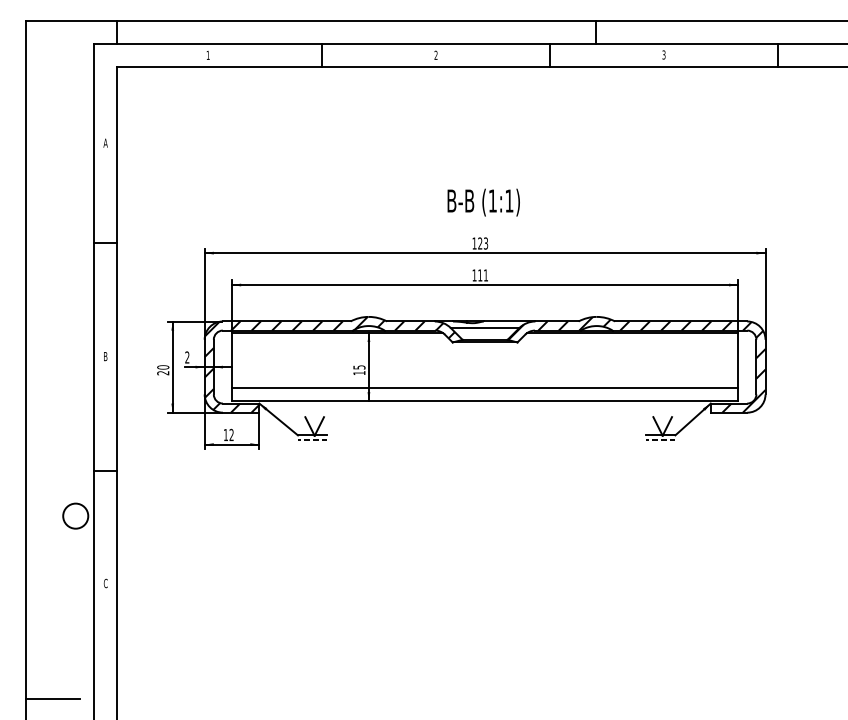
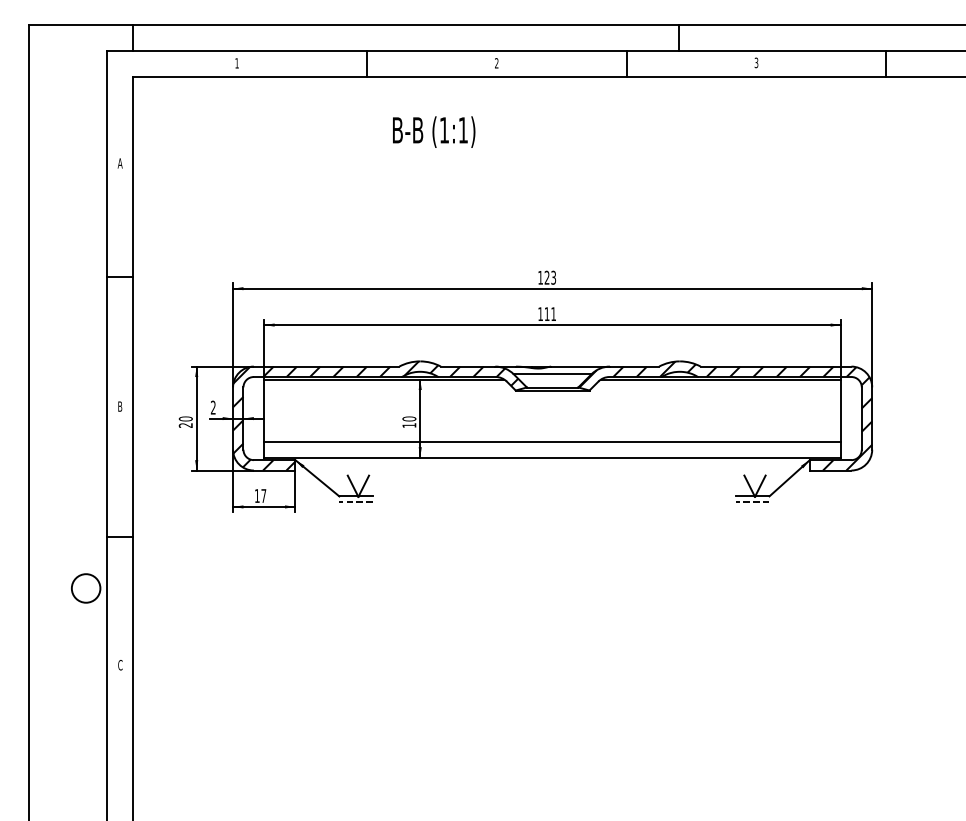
text: (484, 202) -> (434, 131), moved
text: (359, 367) -> (409, 418), 15 -> 10
text: (231, 434) -> (263, 495), 12 -> 17
line: (52, 698) -> (59, 796), removed

